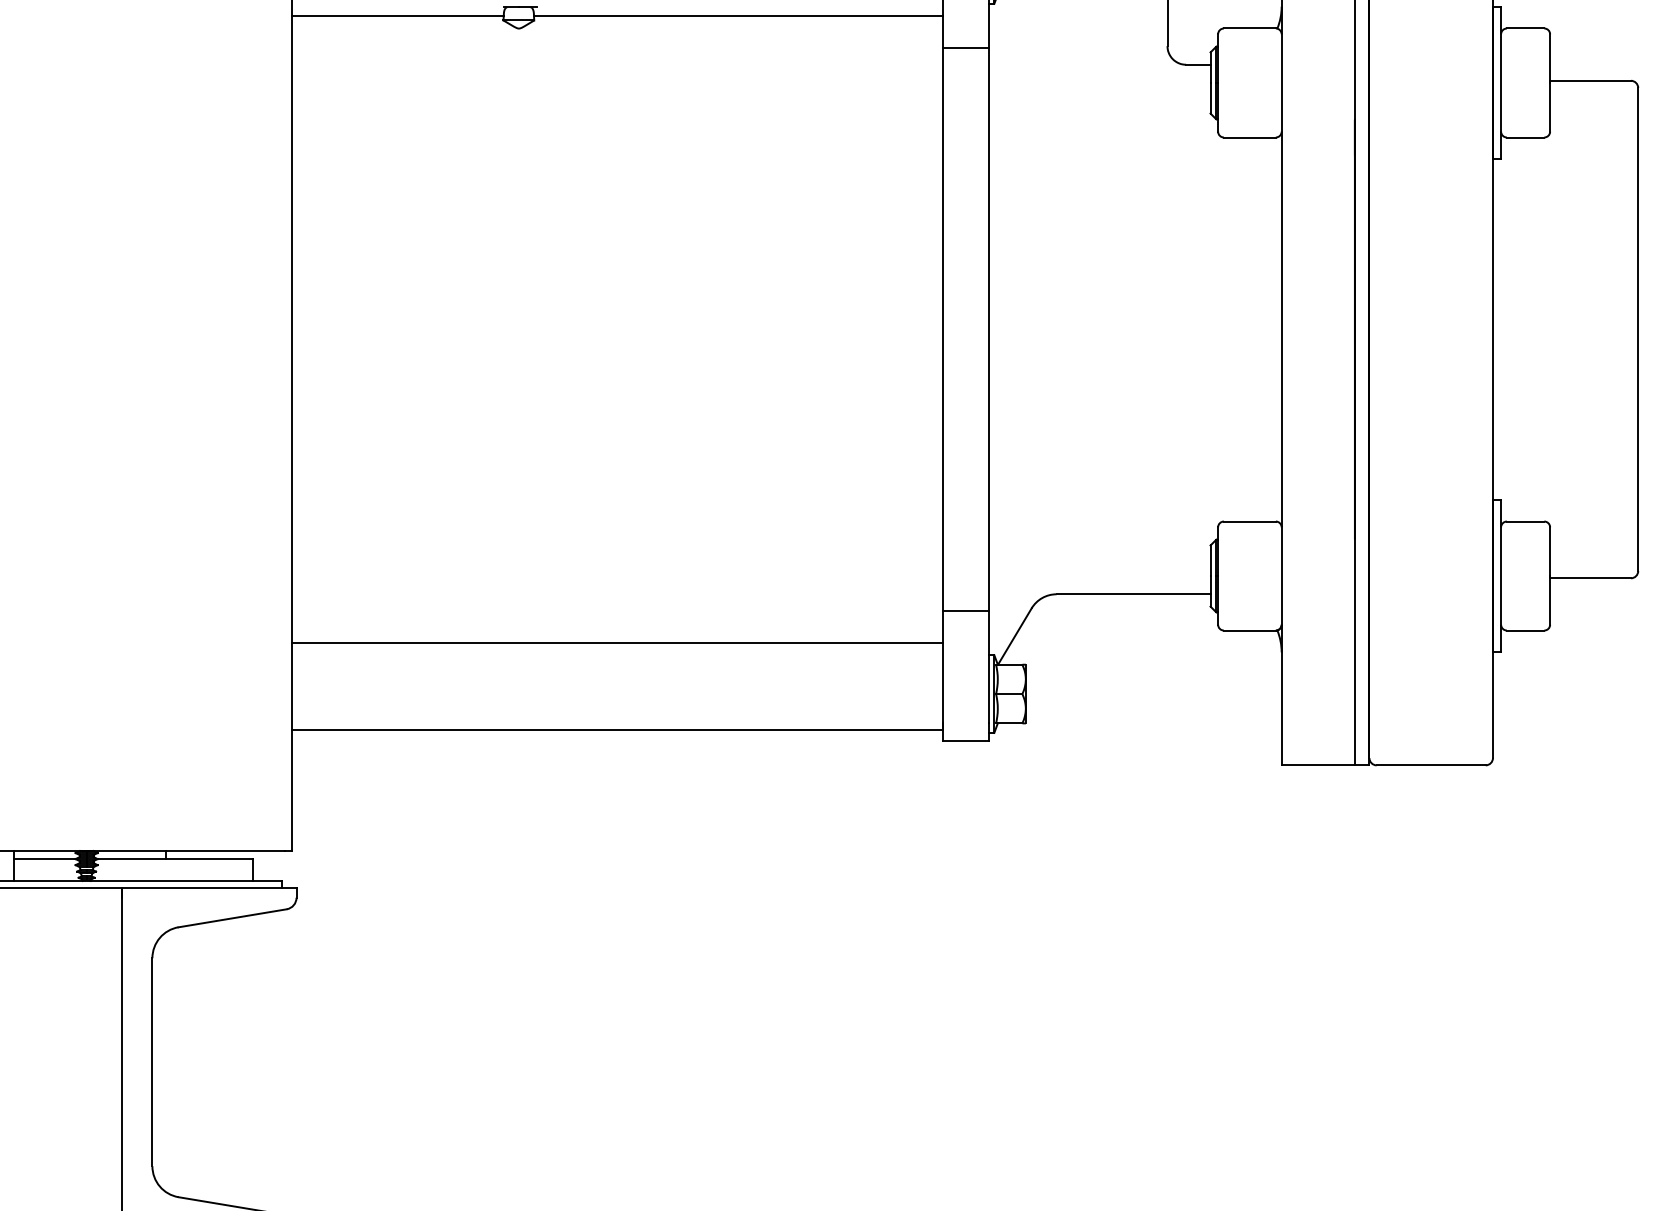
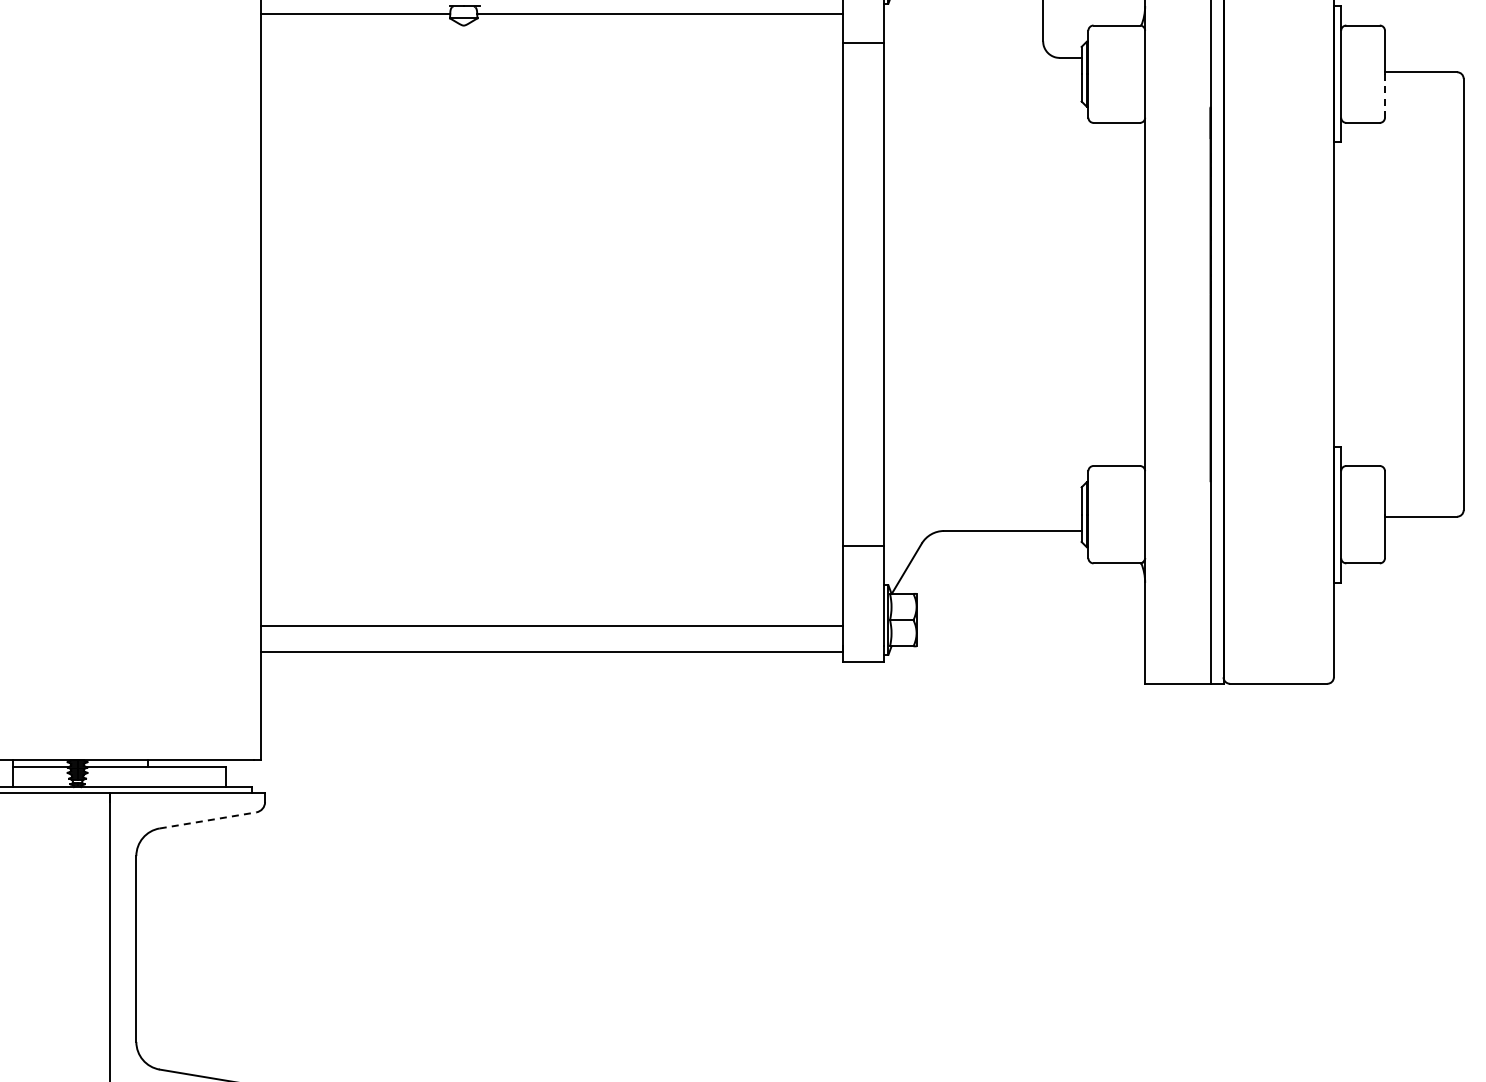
line: (1549, 106) -> (1384, 95), solid -> dashed
line: (617, 642) -> (551, 626), moved
line: (233, 918) -> (208, 820), solid -> dashed

